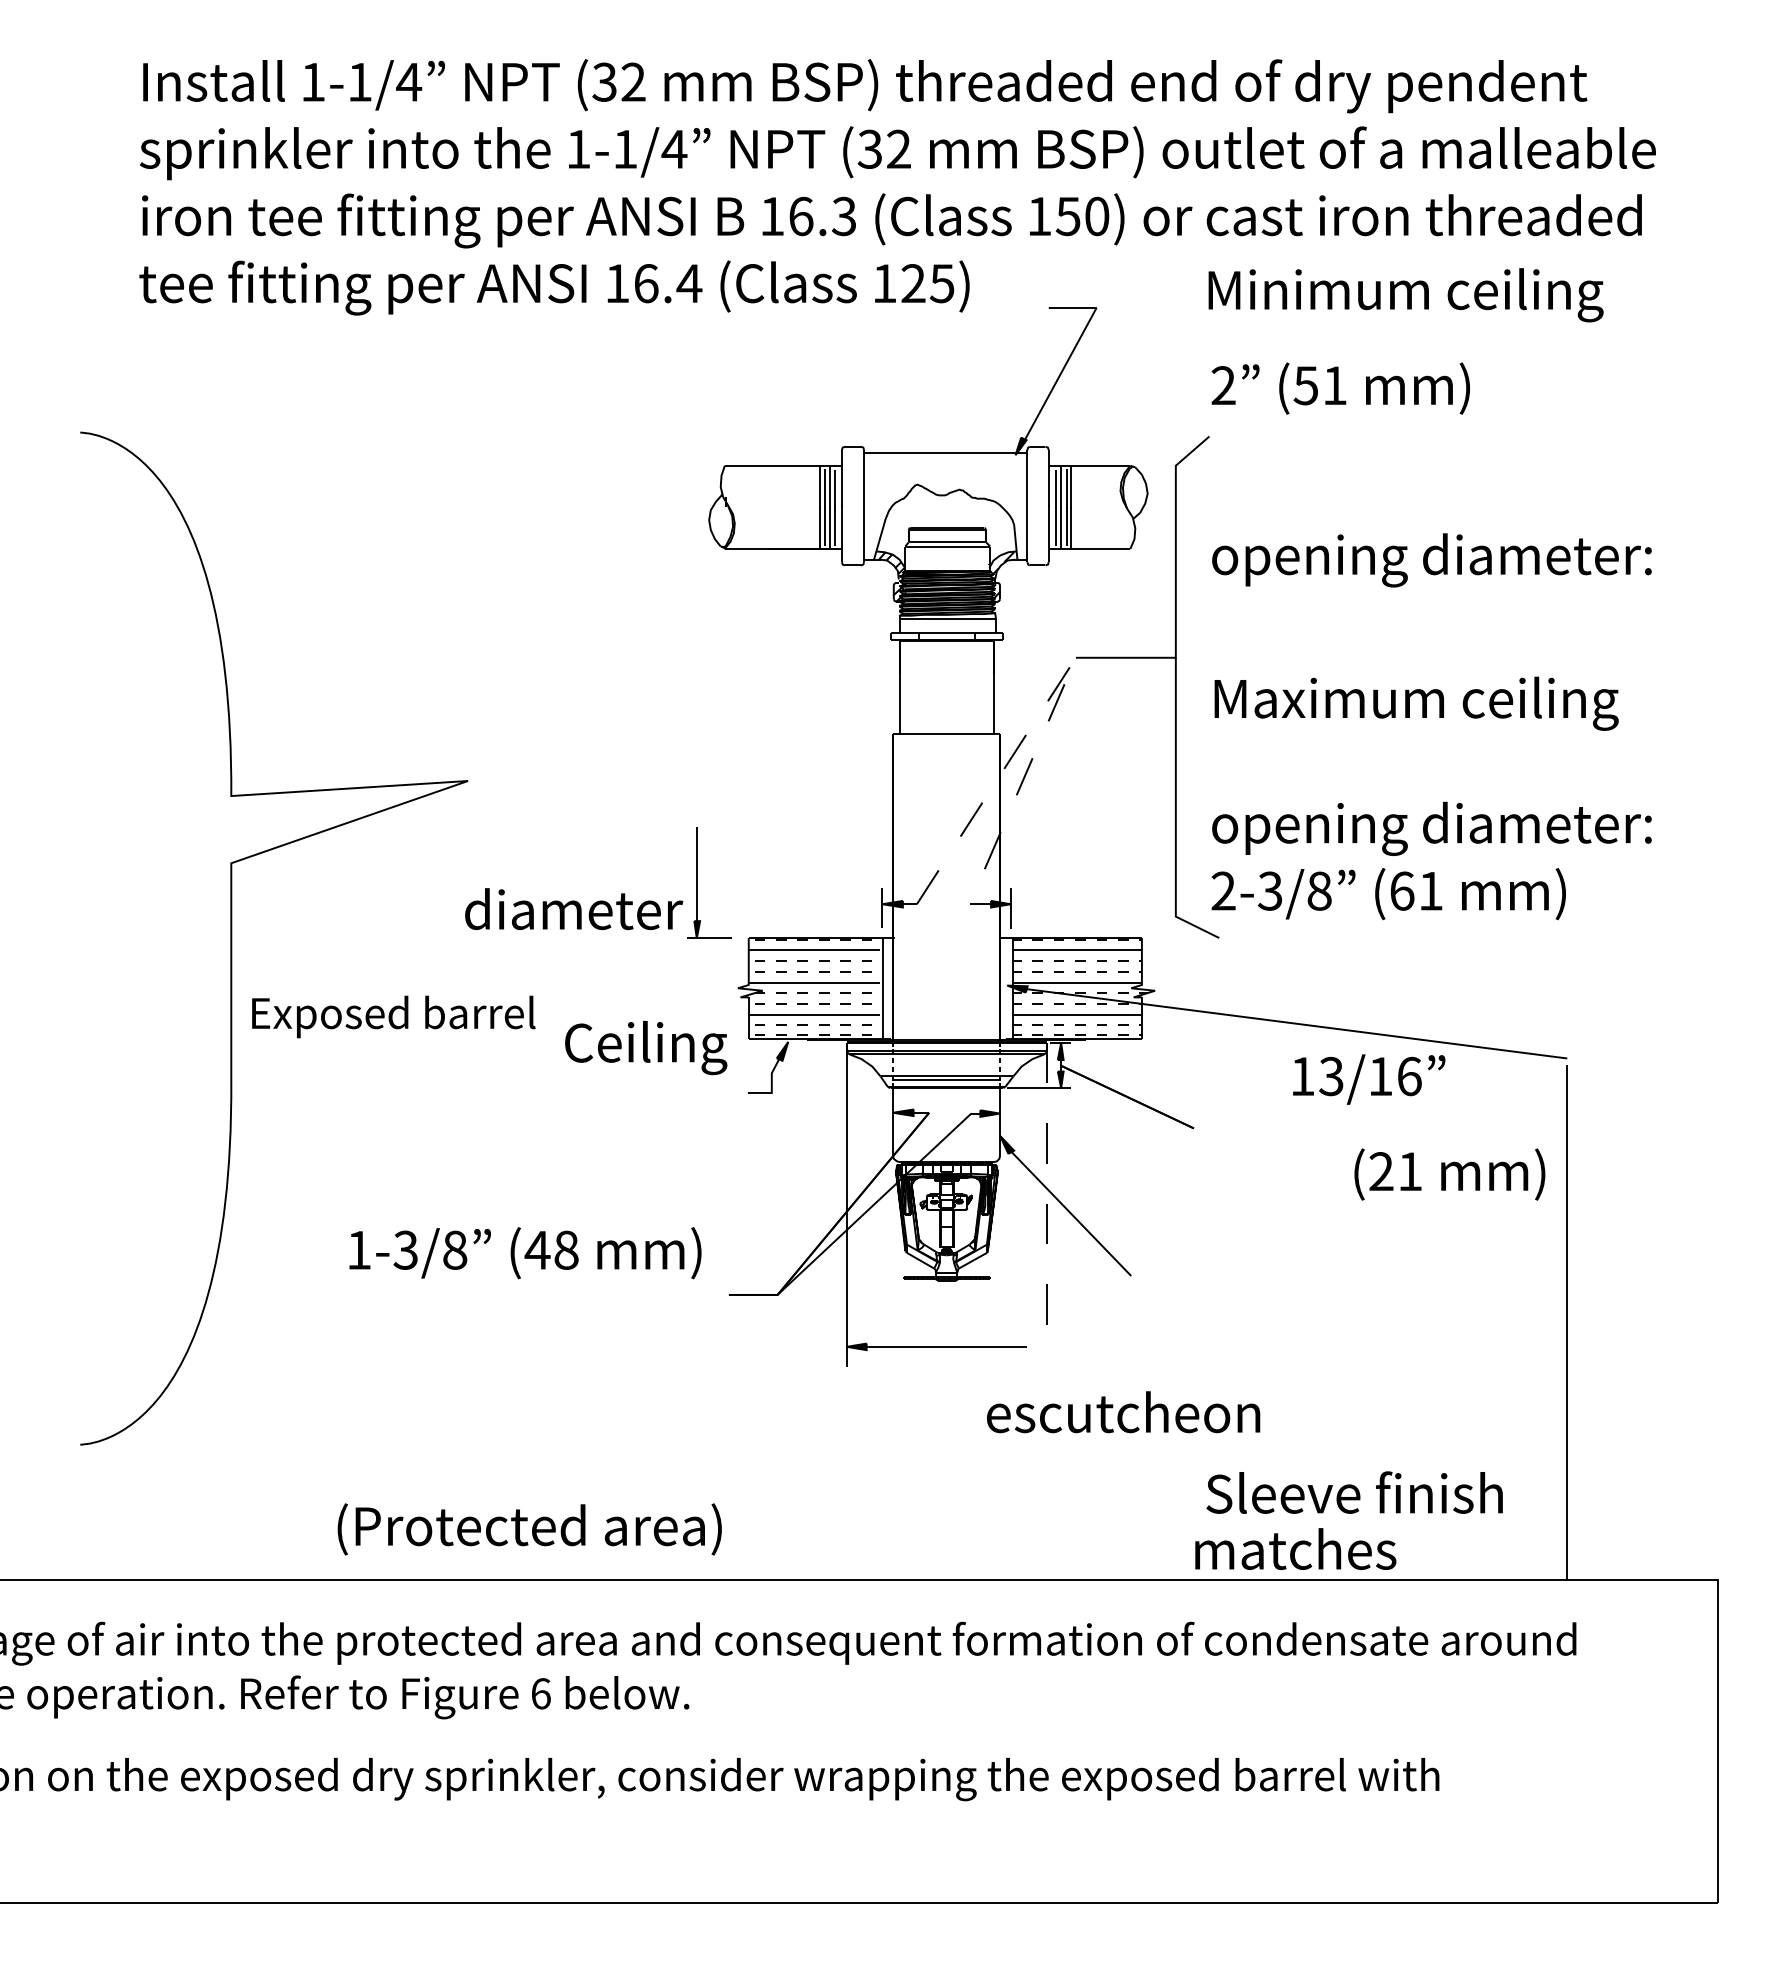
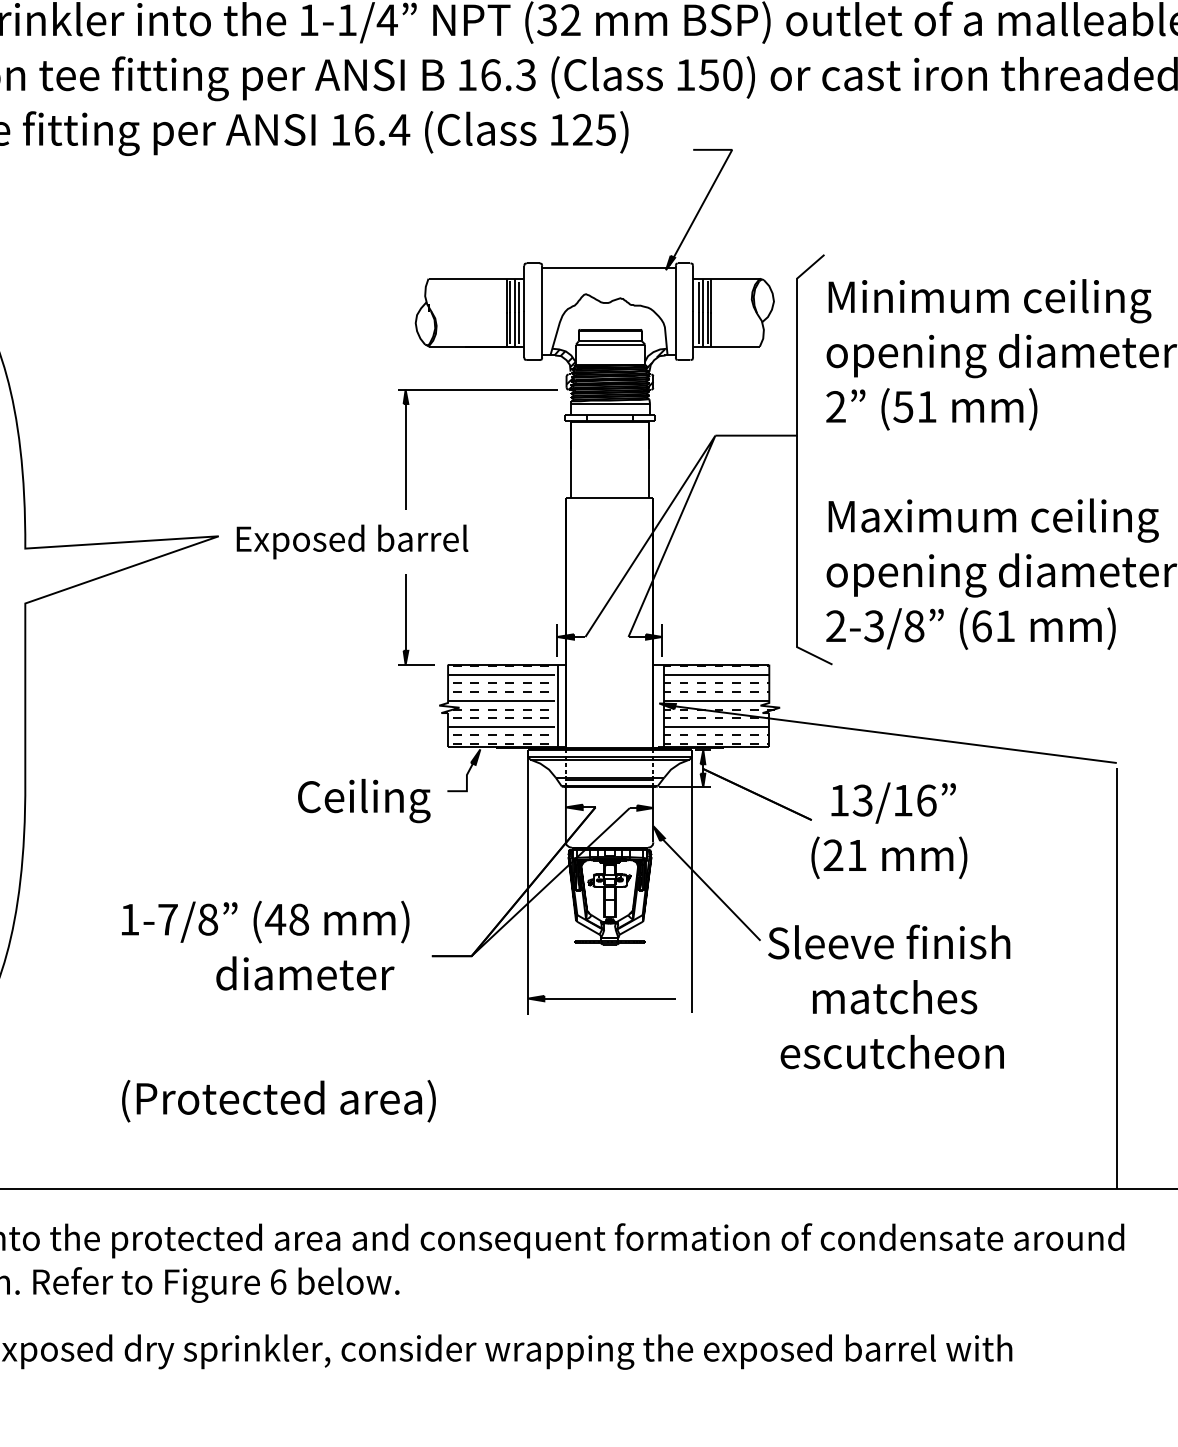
text: (1405, 295) -> (989, 301), moved
text: (1340, 388) -> (931, 409), moved
part: (784, 602) -> (477, 390), added
line: (1069, 667) -> (710, 443), dashed -> solid
text: (1416, 703) -> (993, 520), moved
text: (574, 909) -> (305, 973), moved
text: (393, 1016) -> (352, 541), moved
text: (646, 1048) -> (364, 801), moved
text: (1369, 1079) -> (893, 803), moved
text: (1449, 1174) -> (889, 857), moved
line: (1047, 1204) -> (692, 882), dashed -> solid
text: (405, 1249) -> (167, 919), 1-3/8 -> 1-7/8
text: (1123, 1412) -> (892, 1052), moved
text: (1354, 1492) -> (889, 941), moved
text: (529, 1529) -> (278, 1101), moved
text: (1295, 1548) -> (894, 996), moved

